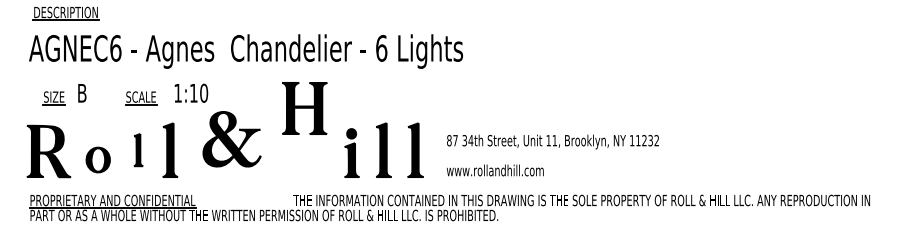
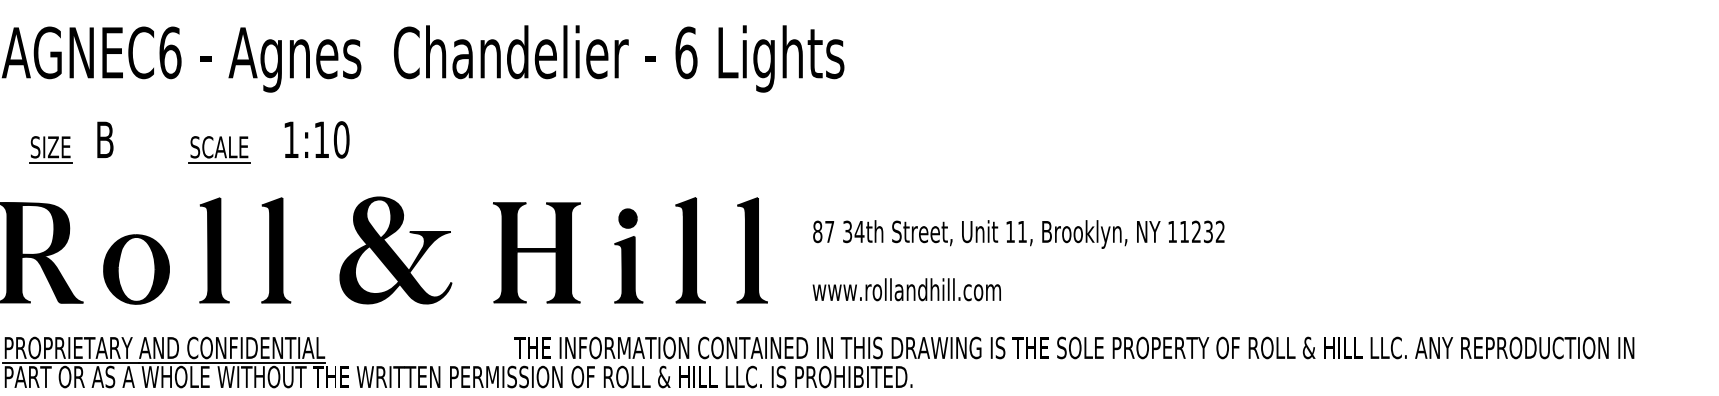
part: (304, 108) -> (536, 252), moved
part: (231, 139) -> (394, 250), moved
part: (138, 149) -> (214, 249), size x1.67
part: (97, 159) -> (134, 268), size x1.43

